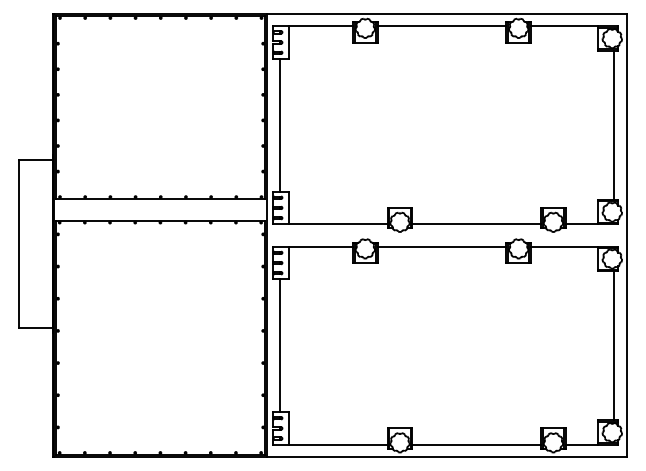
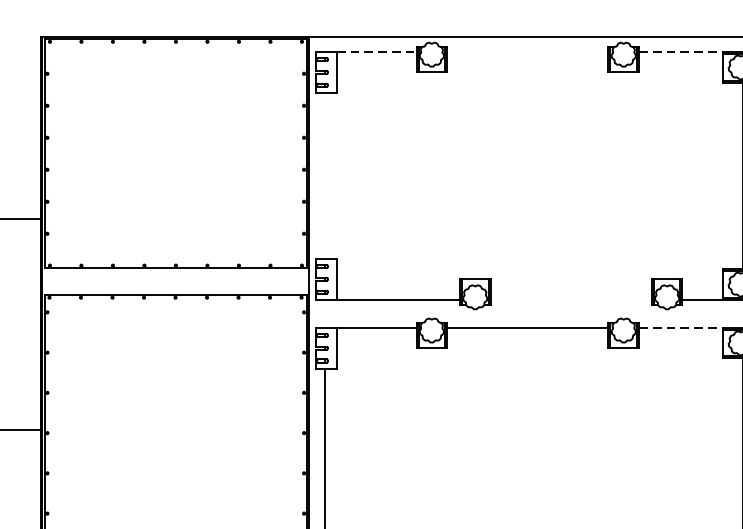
line: (321, 26) -> (377, 52), solid -> dashed
line: (441, 26) -> (527, 52), removed
line: (564, 26) -> (681, 52), solid -> dashed
line: (279, 124) -> (324, 174), removed
line: (476, 224) -> (570, 300), removed
line: (564, 246) -> (681, 327), solid -> dashed

